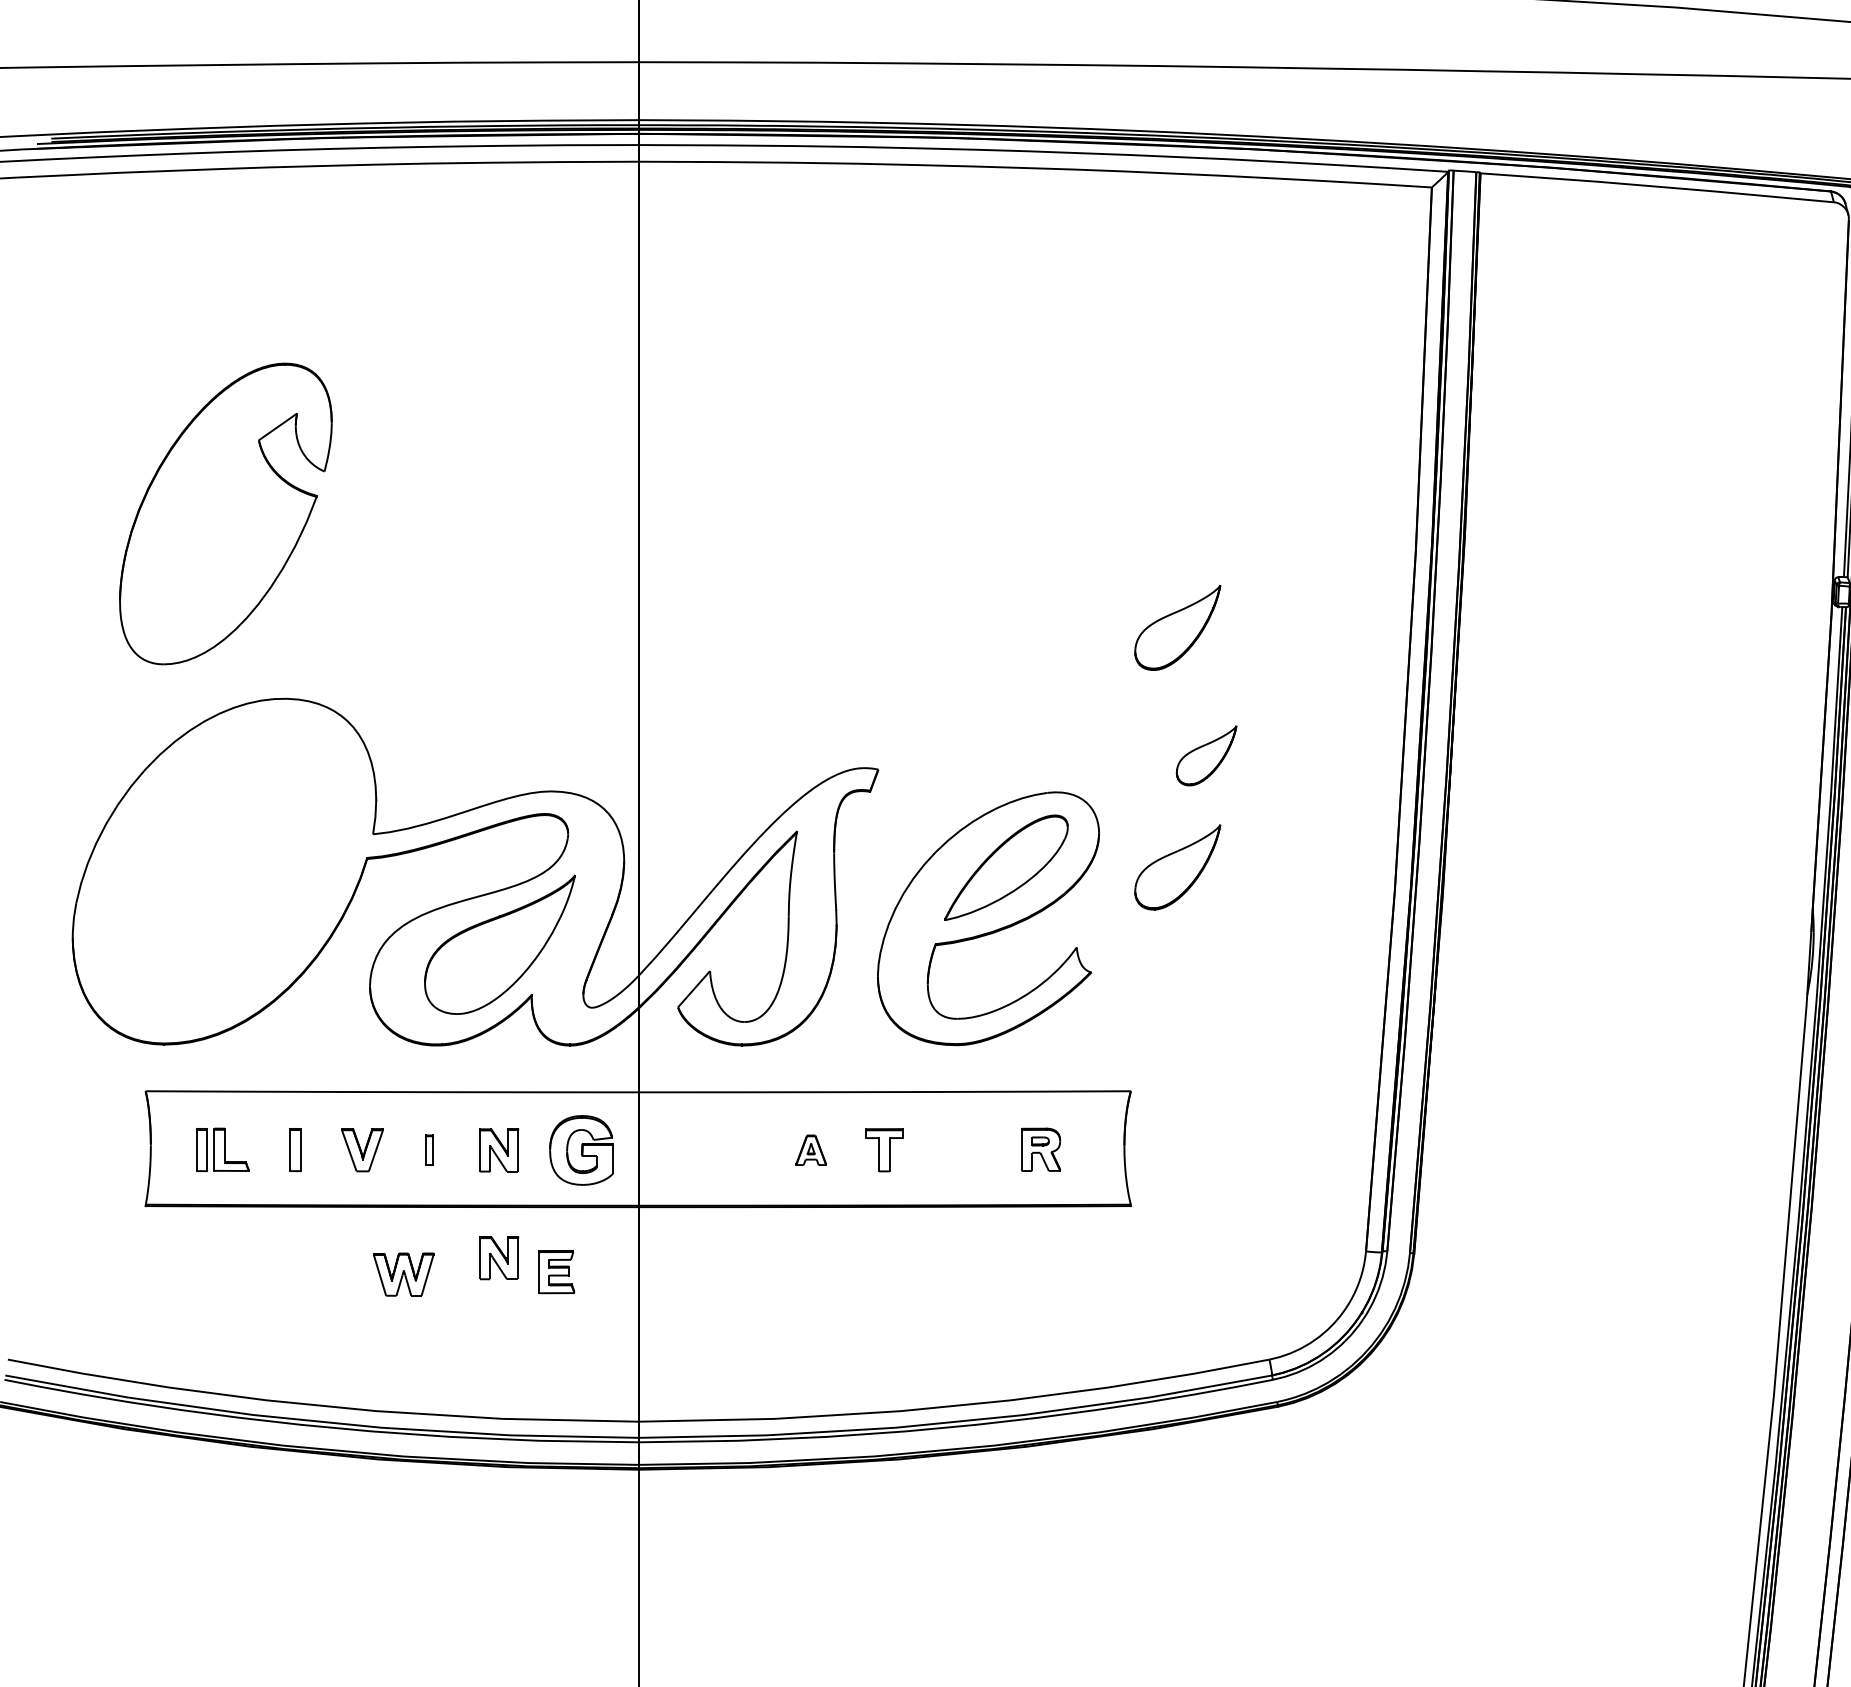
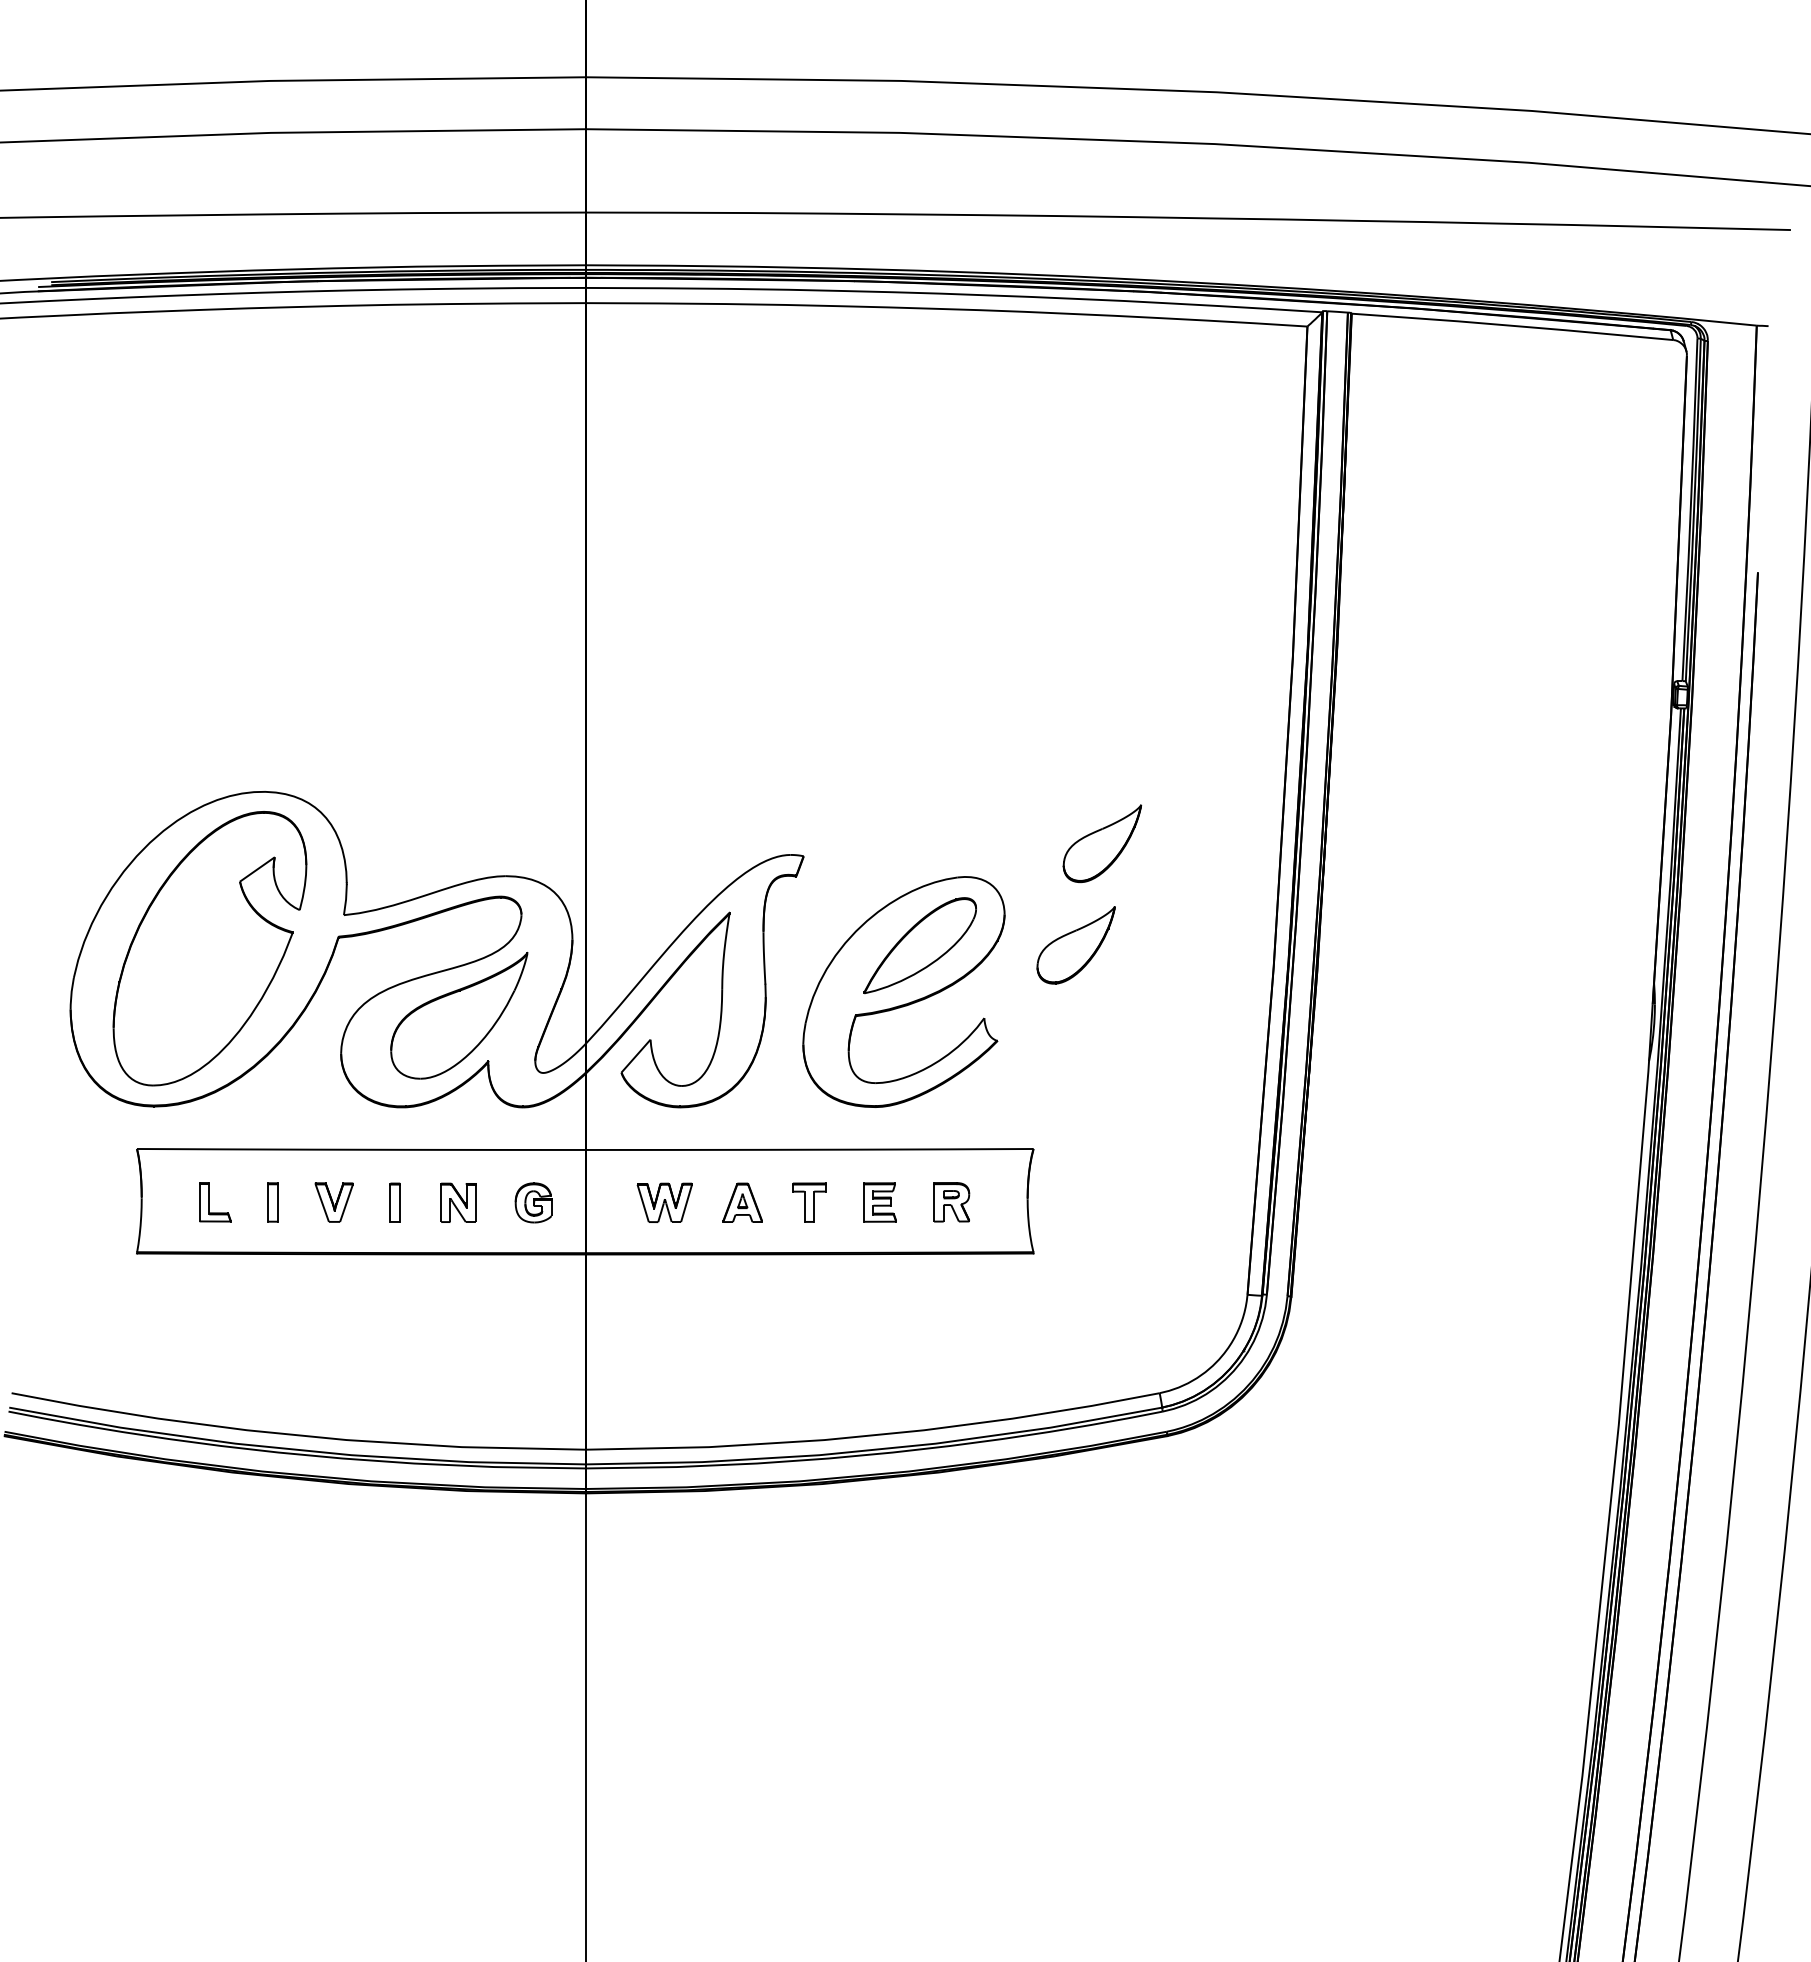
part: (225, 513) -> (209, 948), moved
part: (1176, 628) -> (1075, 727), removed
part: (1206, 755) -> (1102, 843), size x1.43
part: (201, 1150) -> (187, 1202), removed
part: (428, 1150) -> (394, 1202), size x1.43
part: (581, 1150) -> (533, 1202), size x0.62
part: (811, 1150) -> (742, 1202), size x1.43
part: (498, 1257) -> (458, 1300), removed
part: (556, 1272) -> (879, 1202), moved
part: (403, 1274) -> (664, 1202), moved

